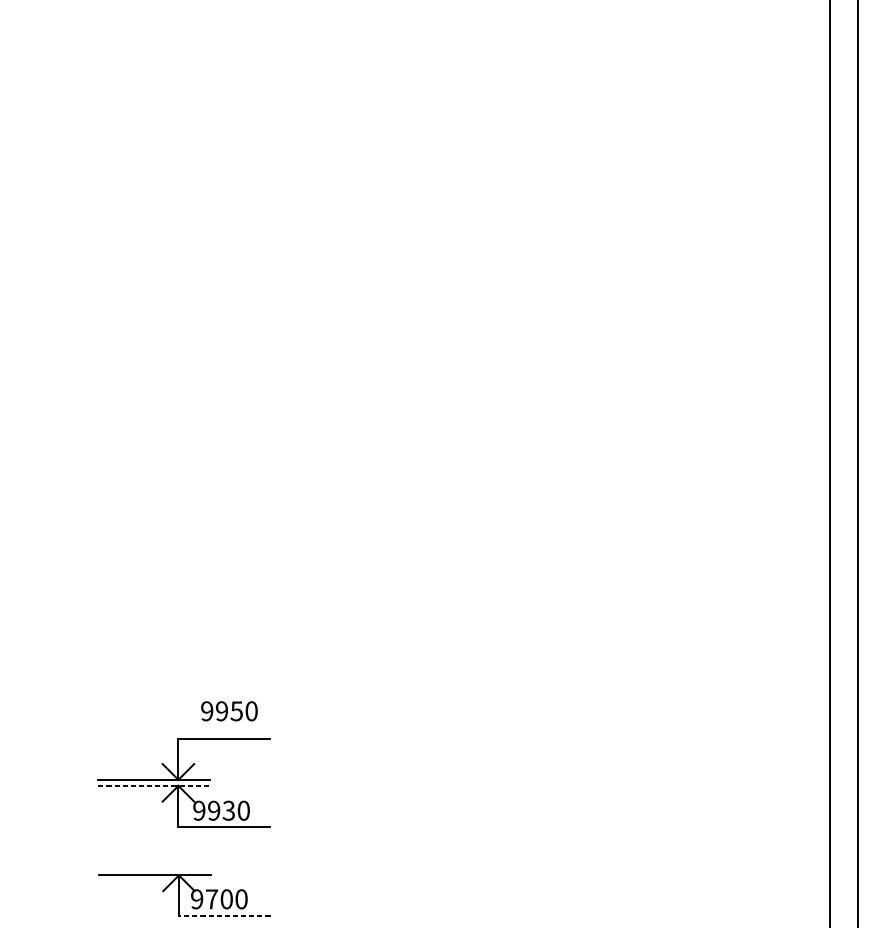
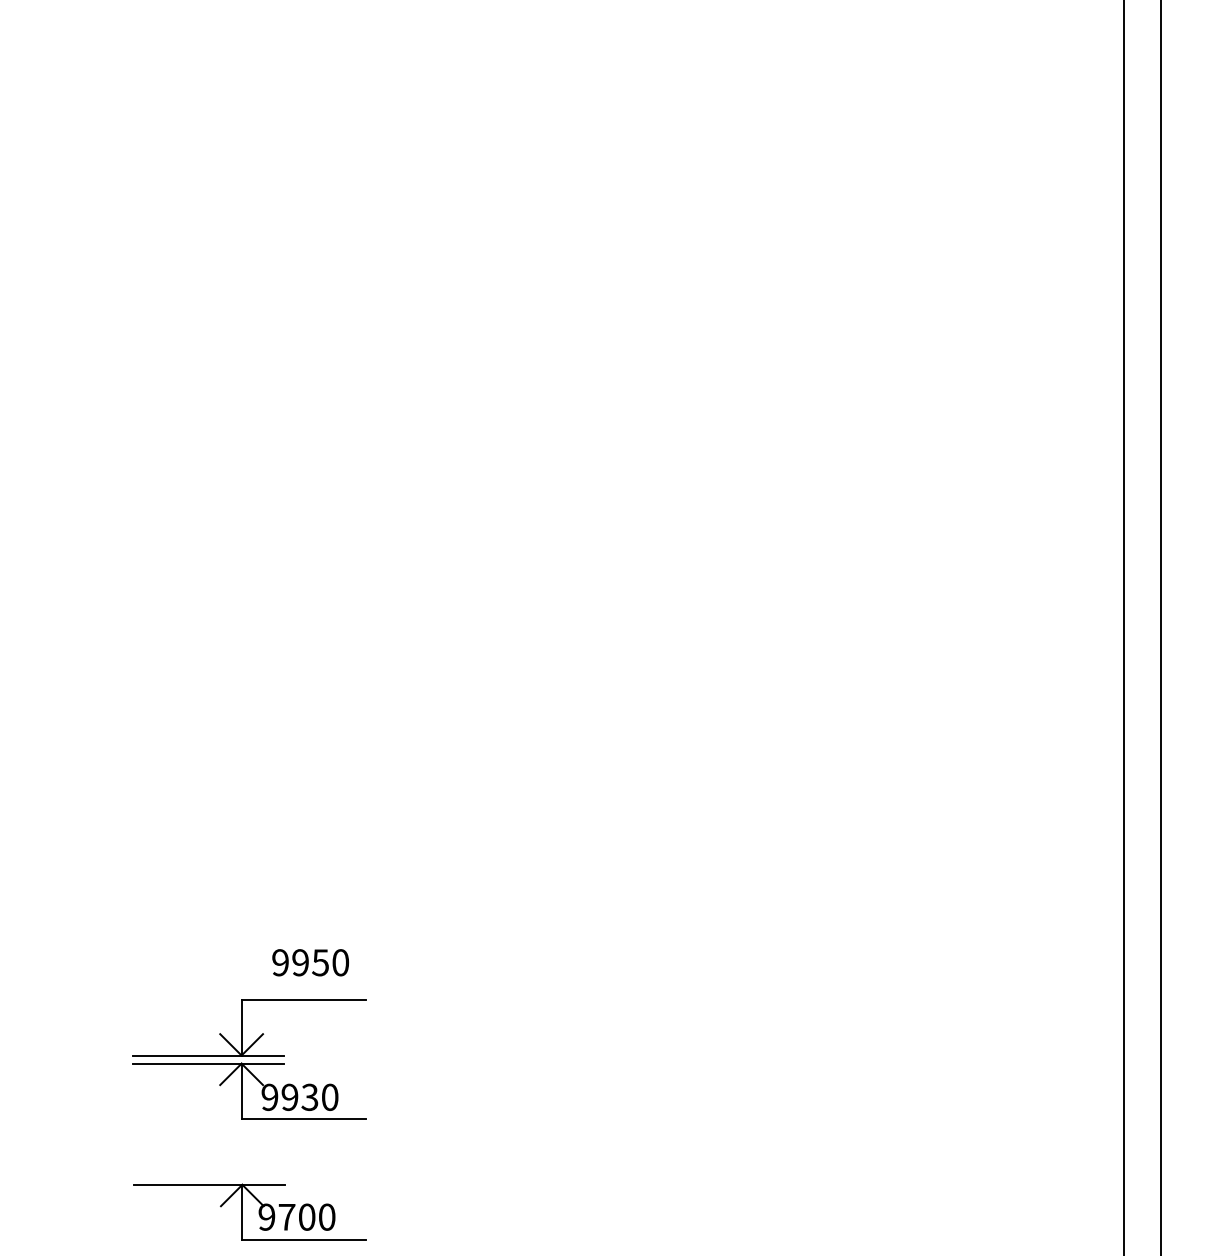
line: (153, 785) -> (208, 1063), dashed -> solid
line: (224, 915) -> (304, 1239), dashed -> solid

